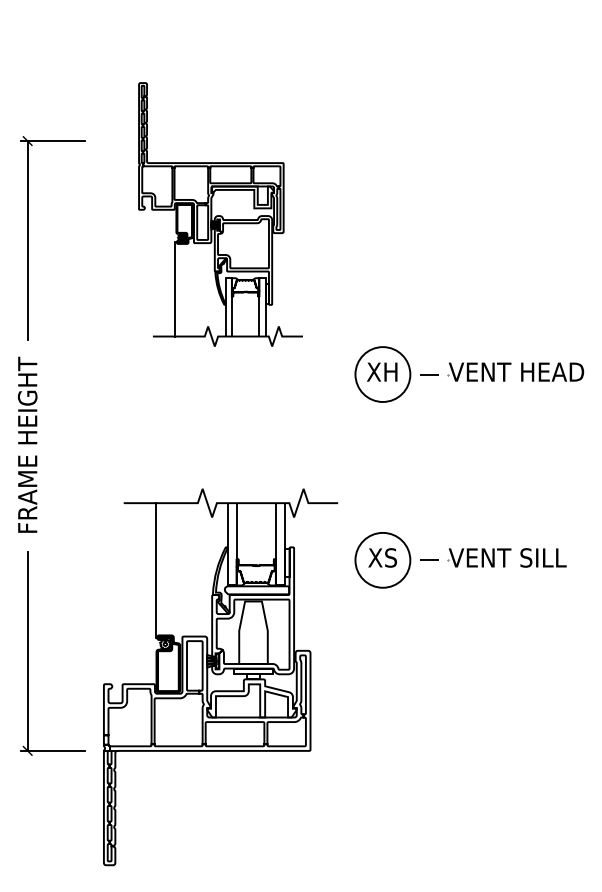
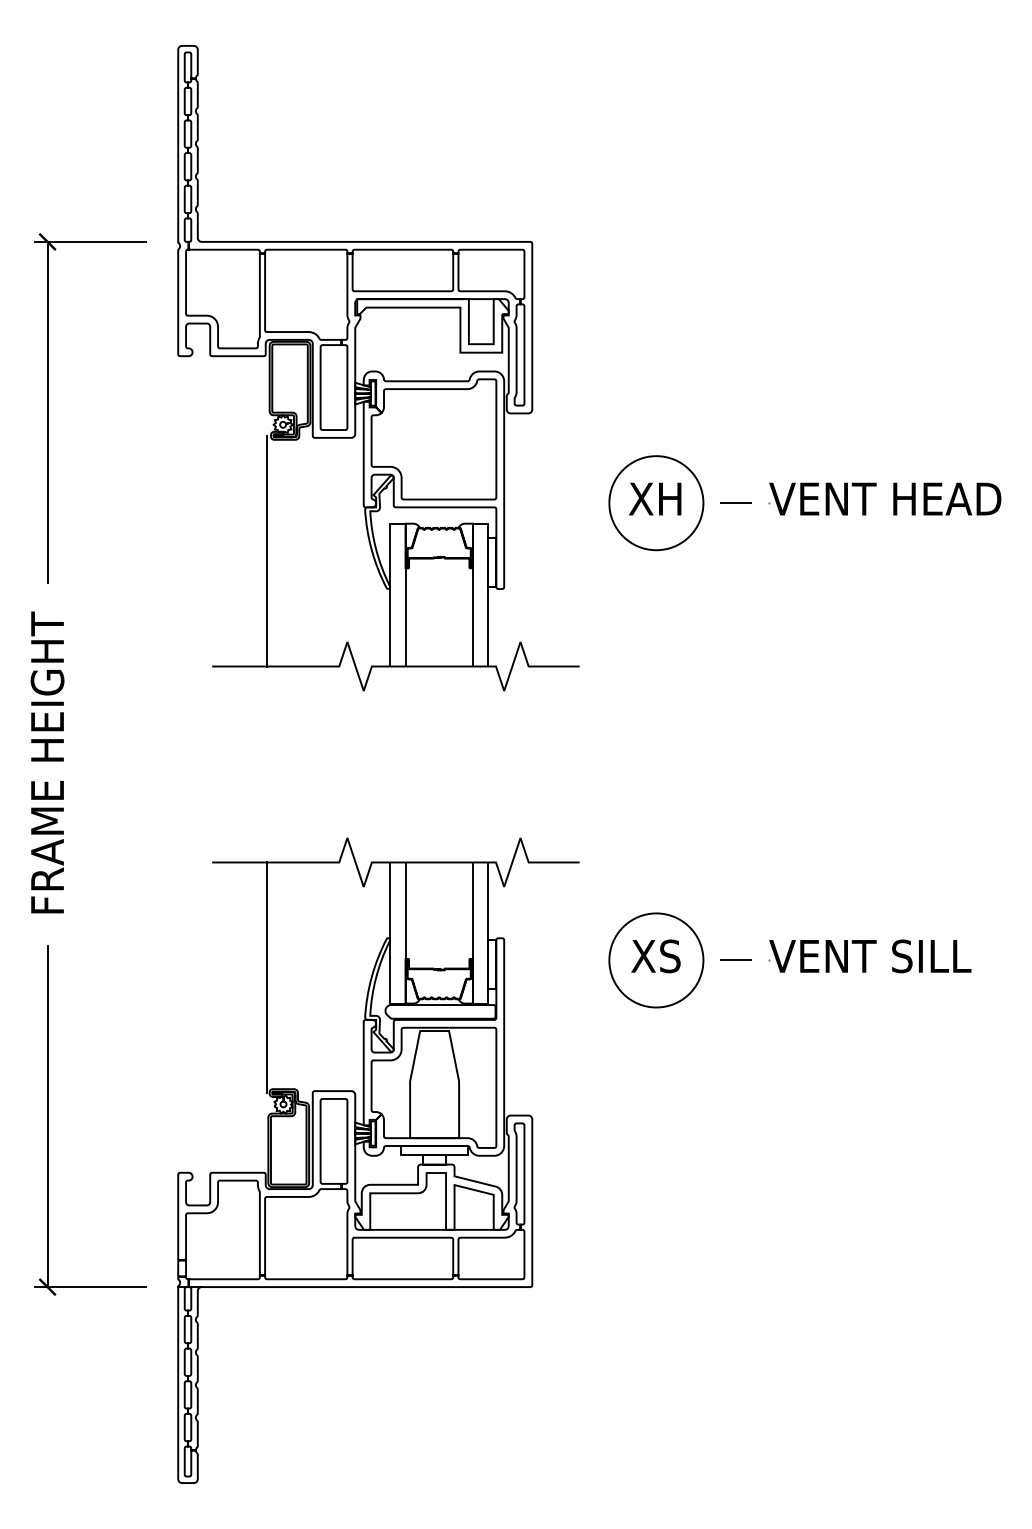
part: (220, 214) -> (378, 367), size x1.43
part: (469, 374) -> (804, 503), moved

